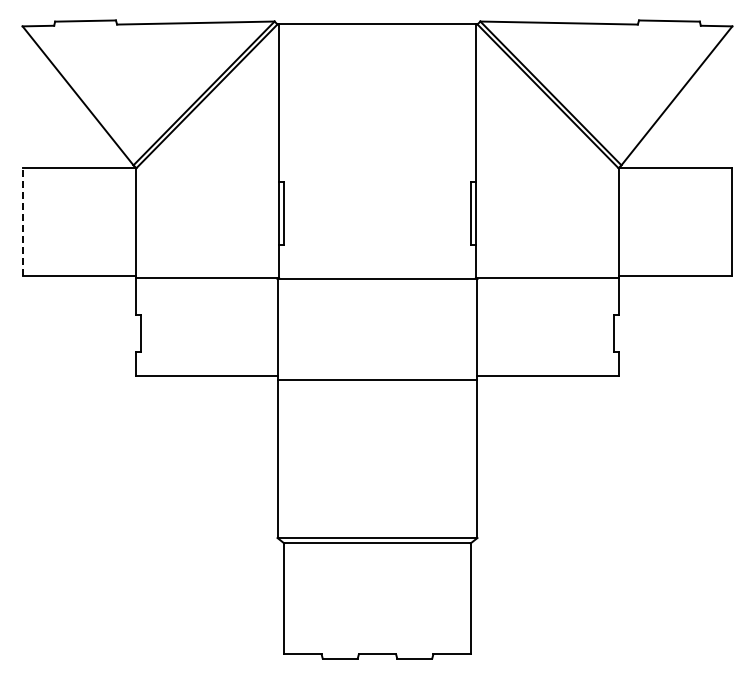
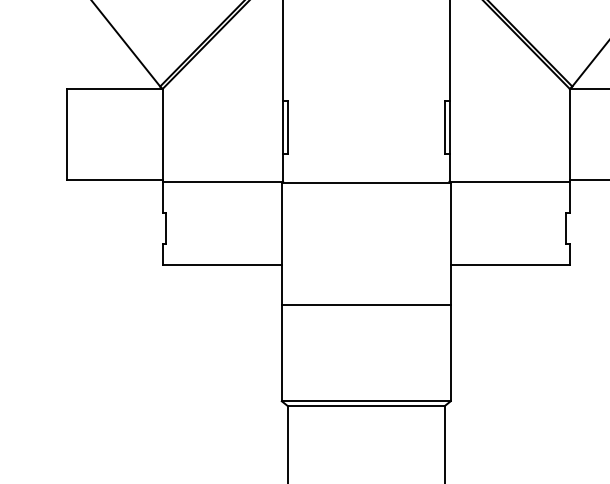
line: (22, 221) -> (66, 133), dashed -> solid
line: (377, 380) -> (366, 305), moved

